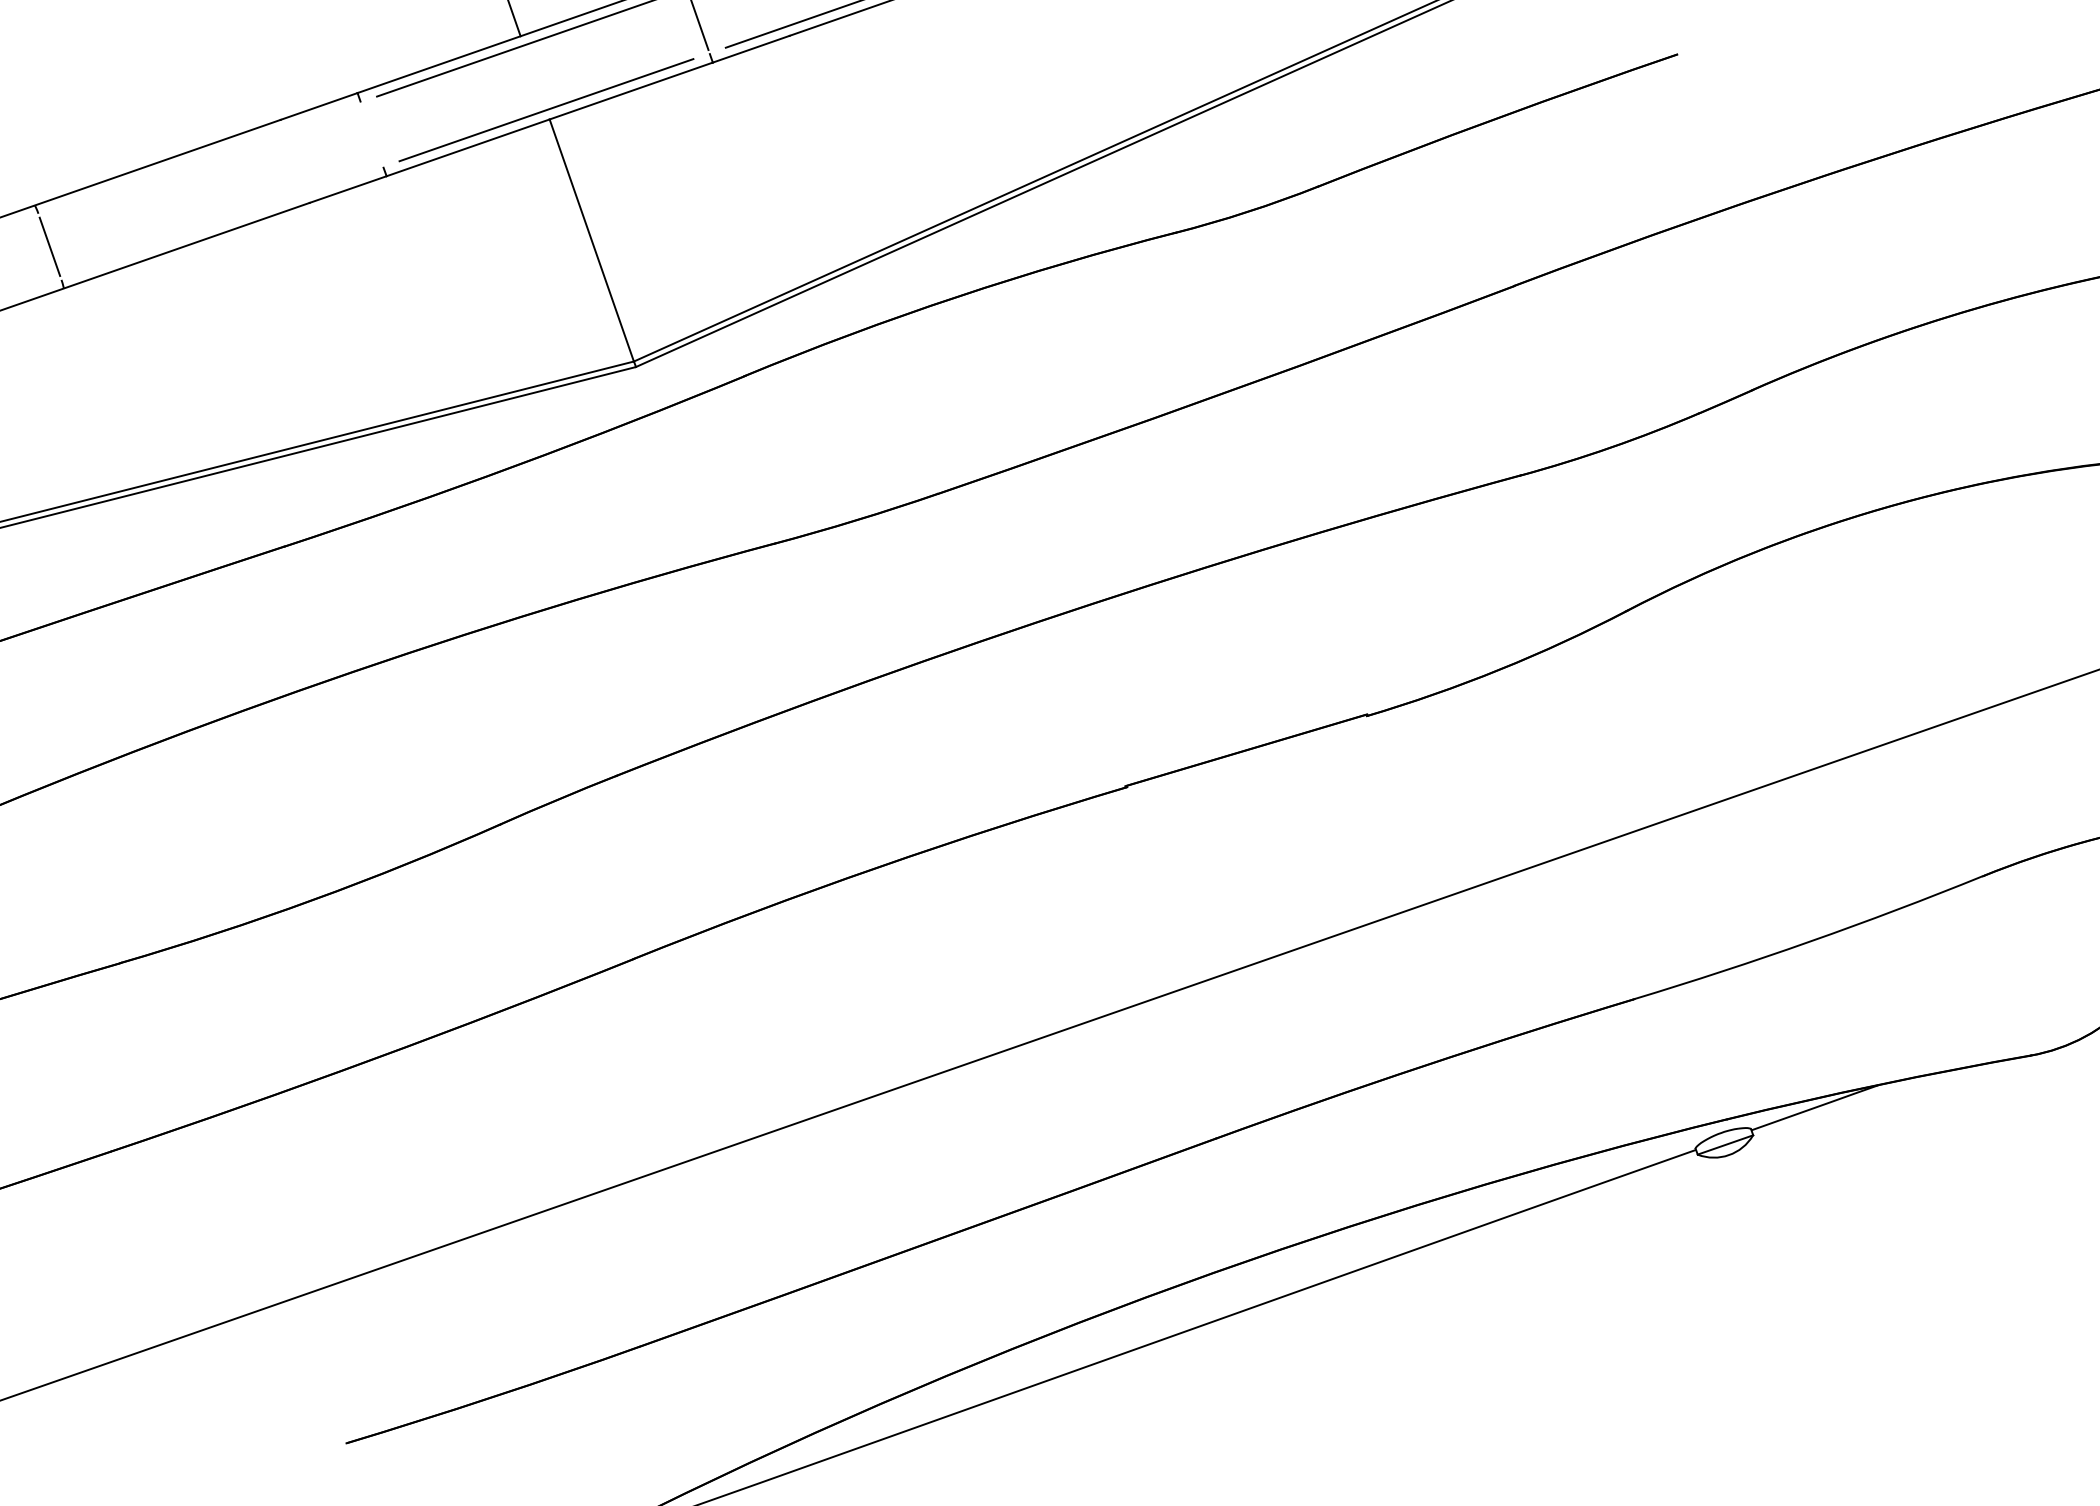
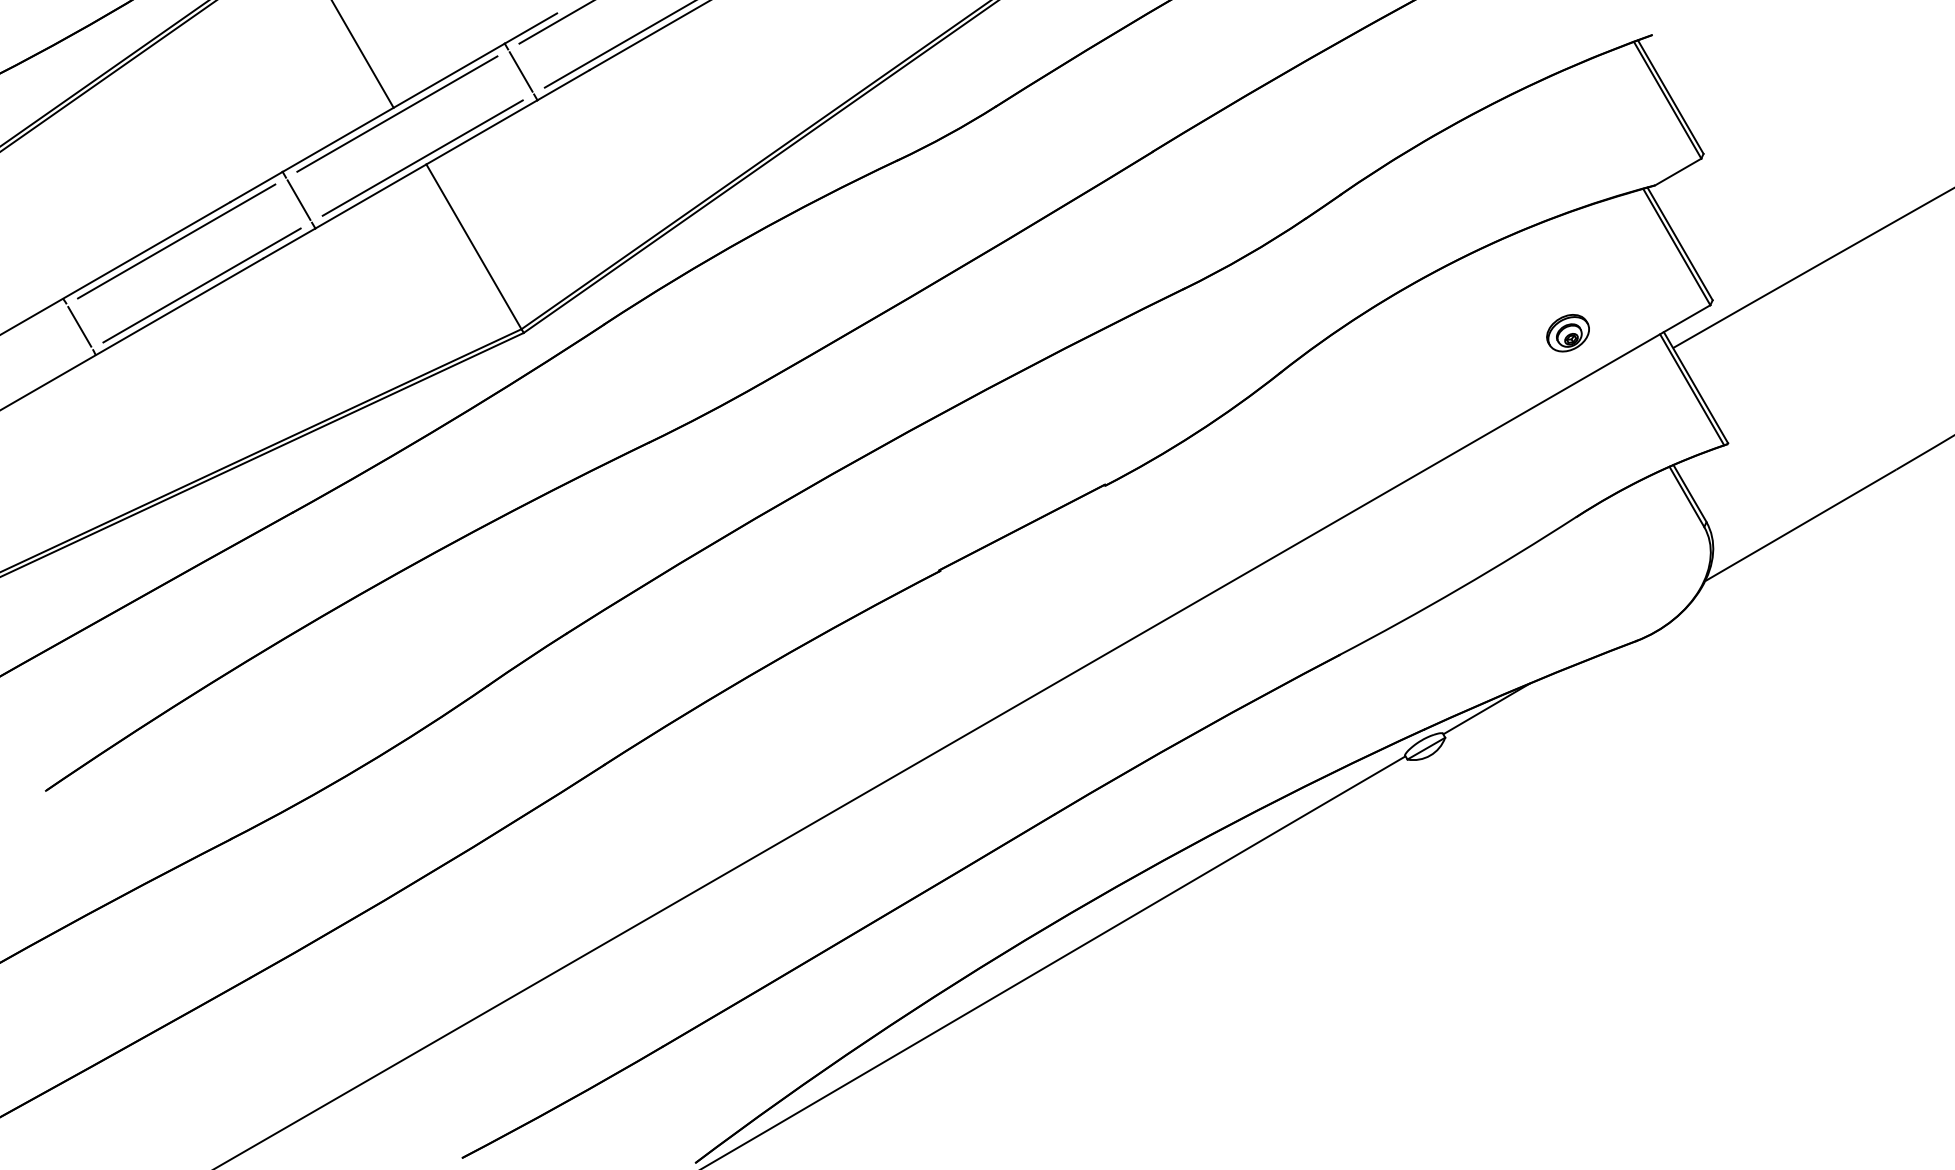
line: (371, 133) -> (298, 199), added
line: (199, 158) -> (176, 241), added
line: (221, 222) -> (201, 285), added
part: (2017, 631) -> (1567, 333), added

